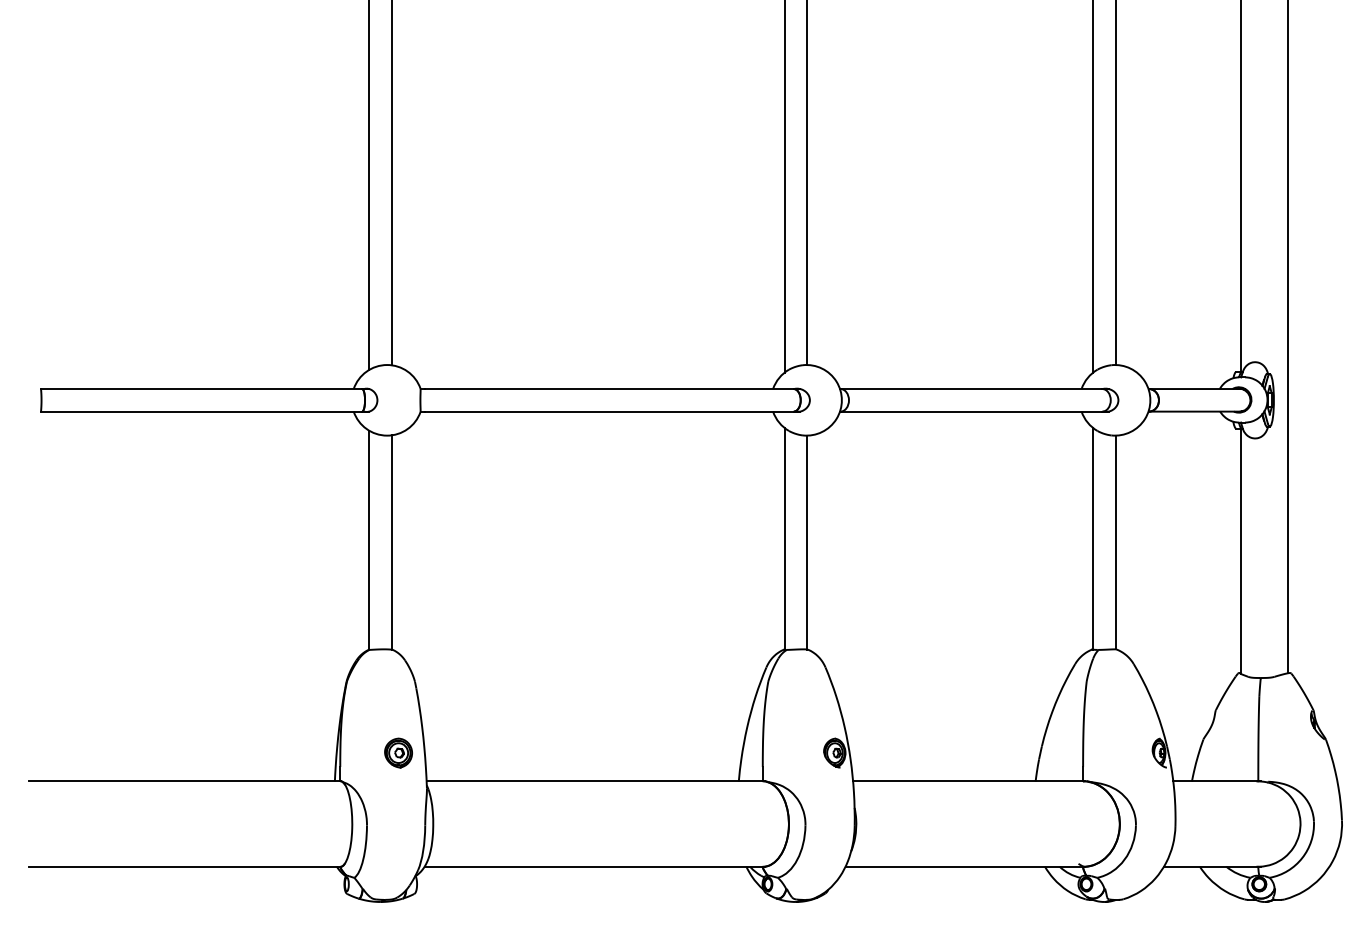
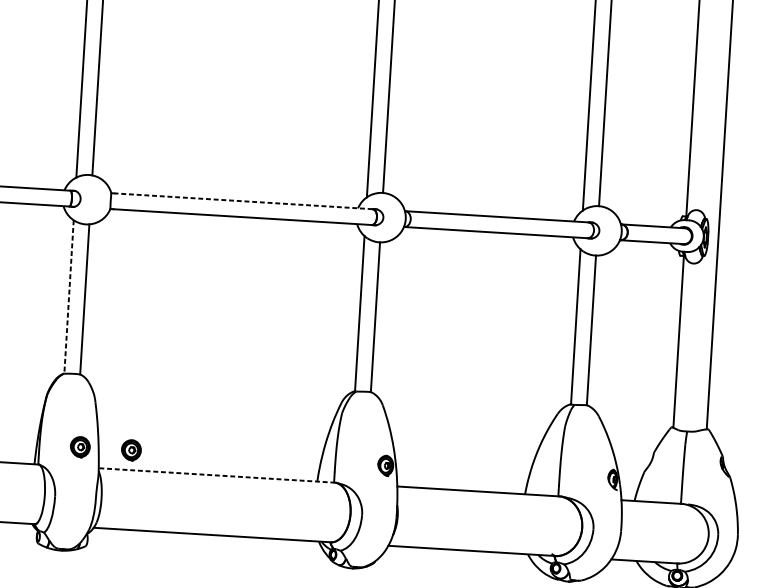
line: (608, 389) -> (242, 201), solid -> dashed
line: (369, 540) -> (69, 297), solid -> dashed
part: (471, 752) -> (131, 449), added
line: (595, 781) -> (216, 475), solid -> dashed

